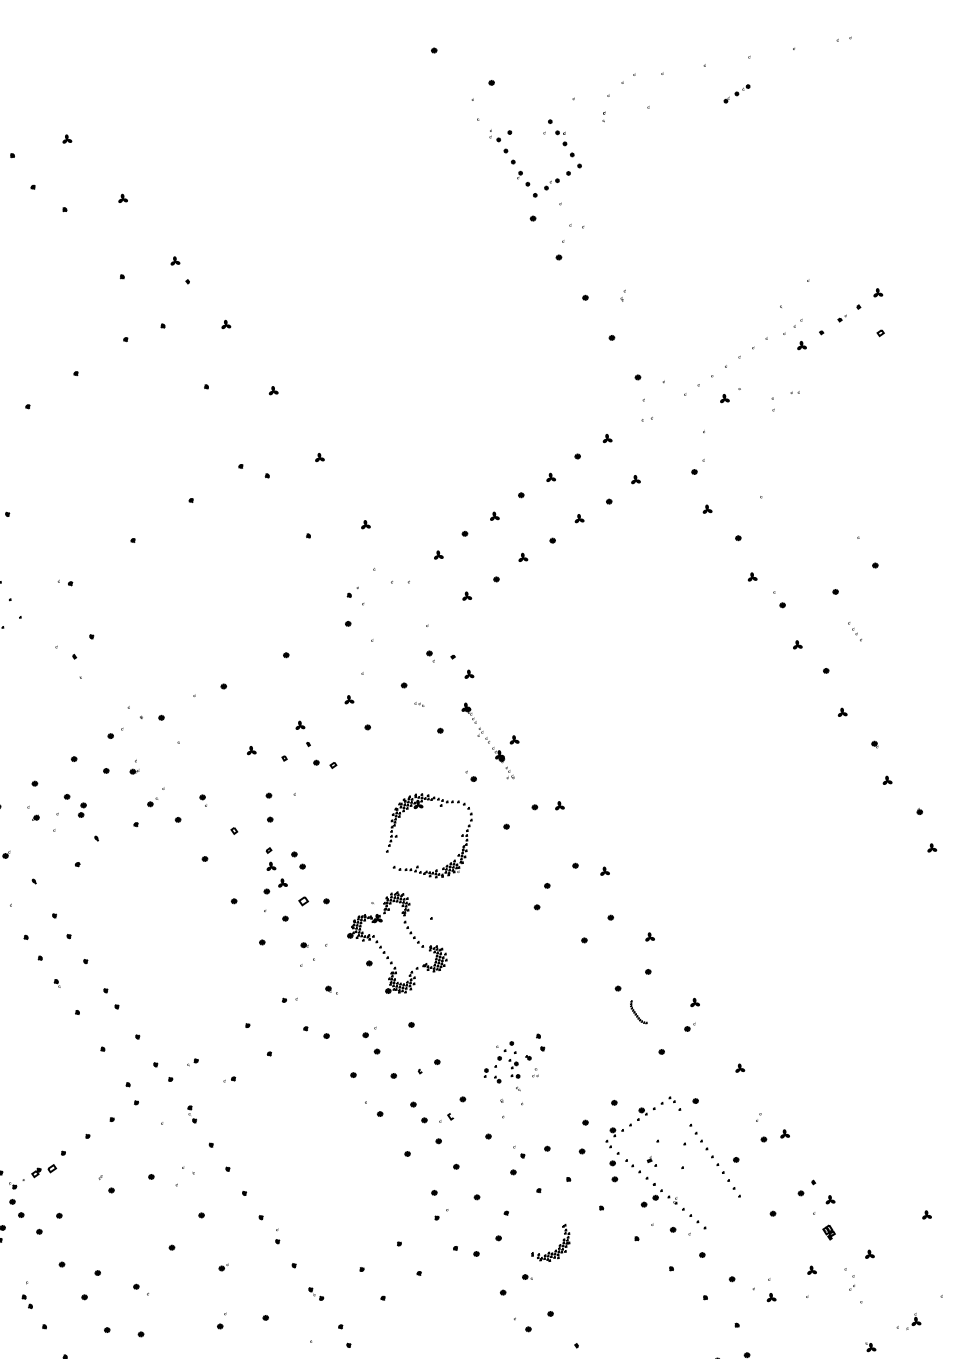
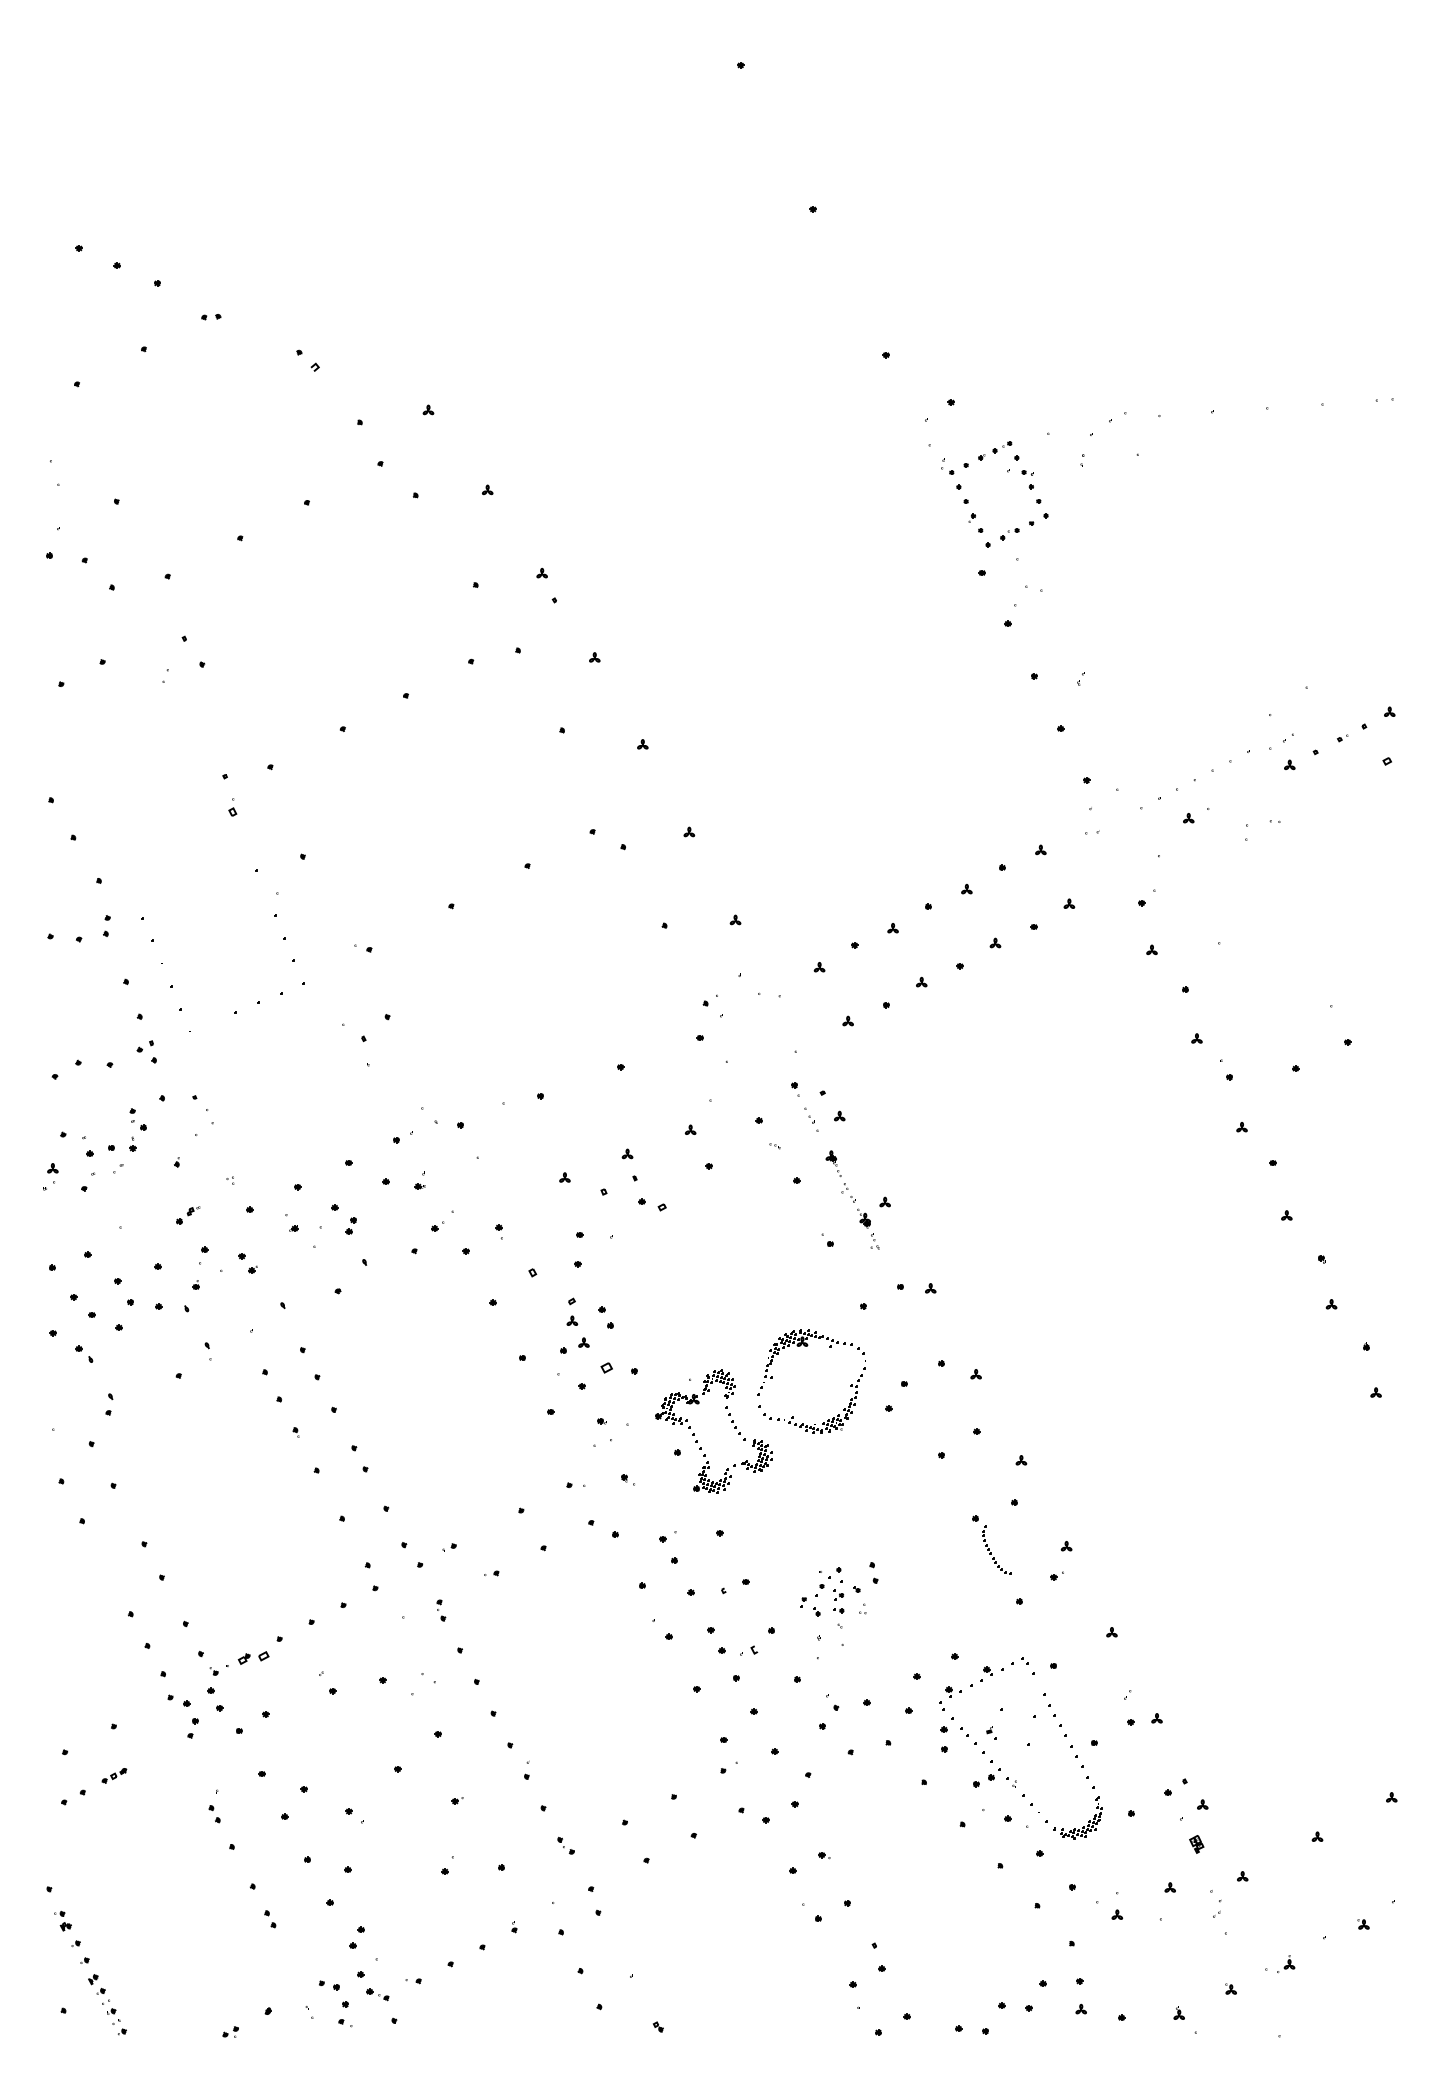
part: (737, 93) -> (995, 450), moved
part: (854, 631) -> (811, 1119), moved
part: (422, 807) -> (807, 1346), moved
part: (638, 1011) -> (996, 1549), size x1.67
part: (555, 1249) -> (1083, 1826), moved

